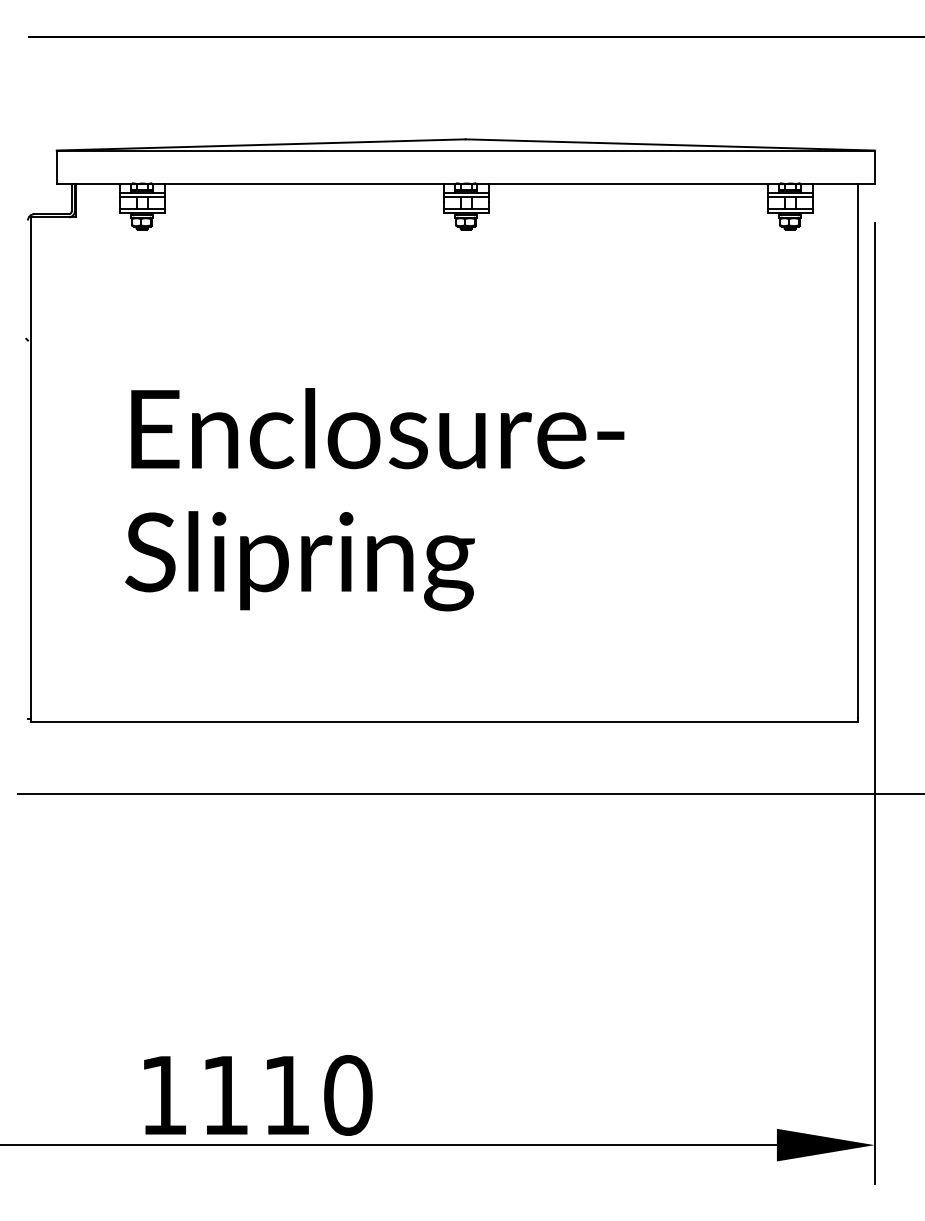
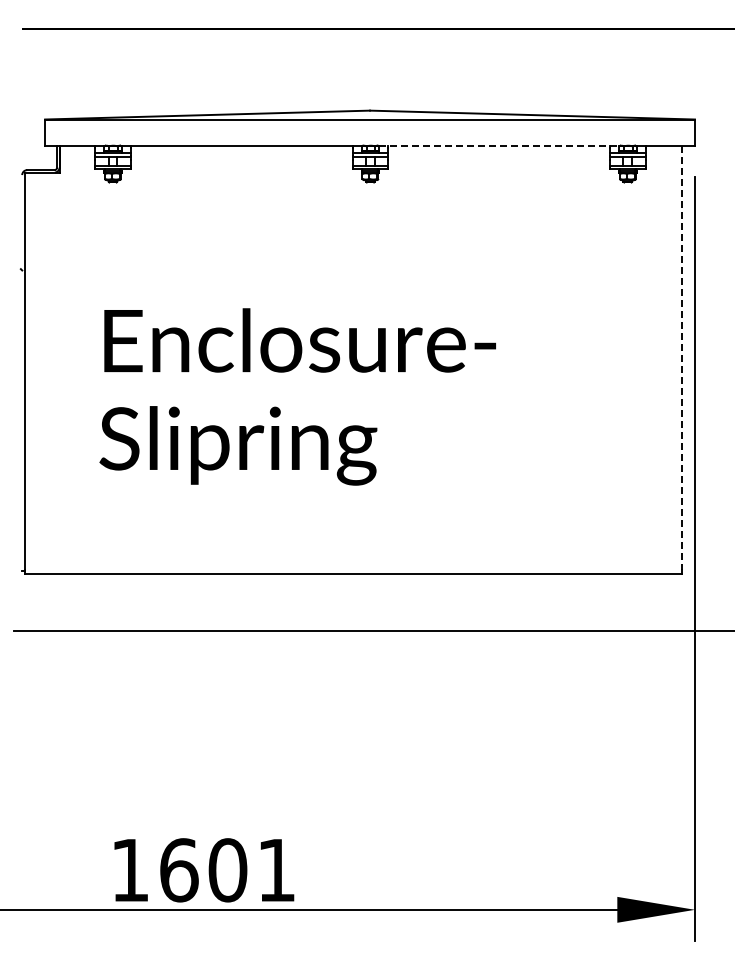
line: (628, 184) -> (499, 146), solid -> dashed
line: (857, 451) -> (681, 358), solid -> dashed
text: (287, 1095) -> (228, 870), 1110 -> 1601

